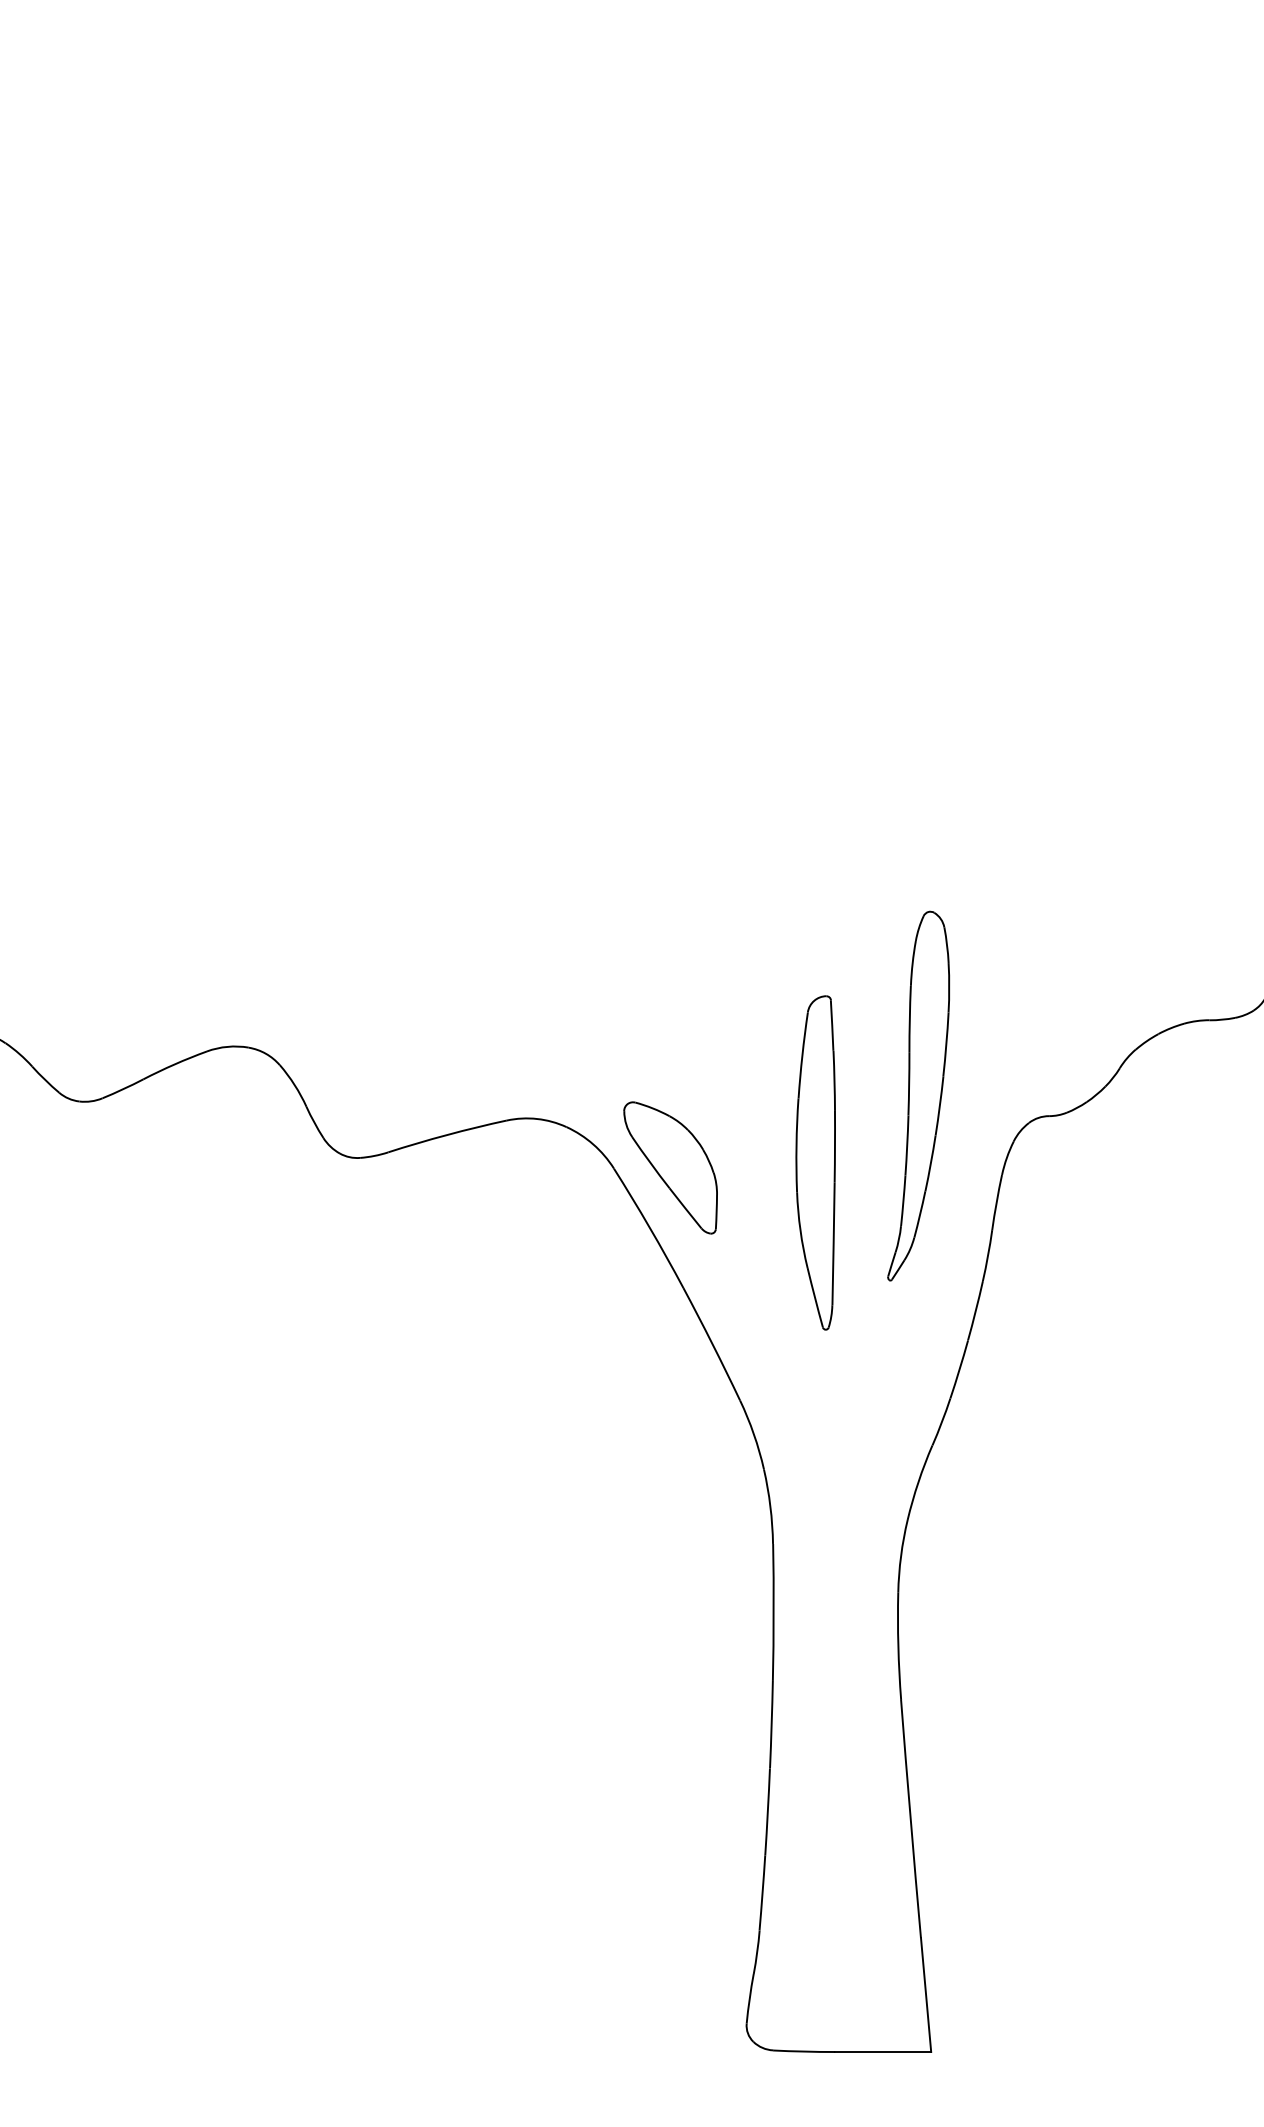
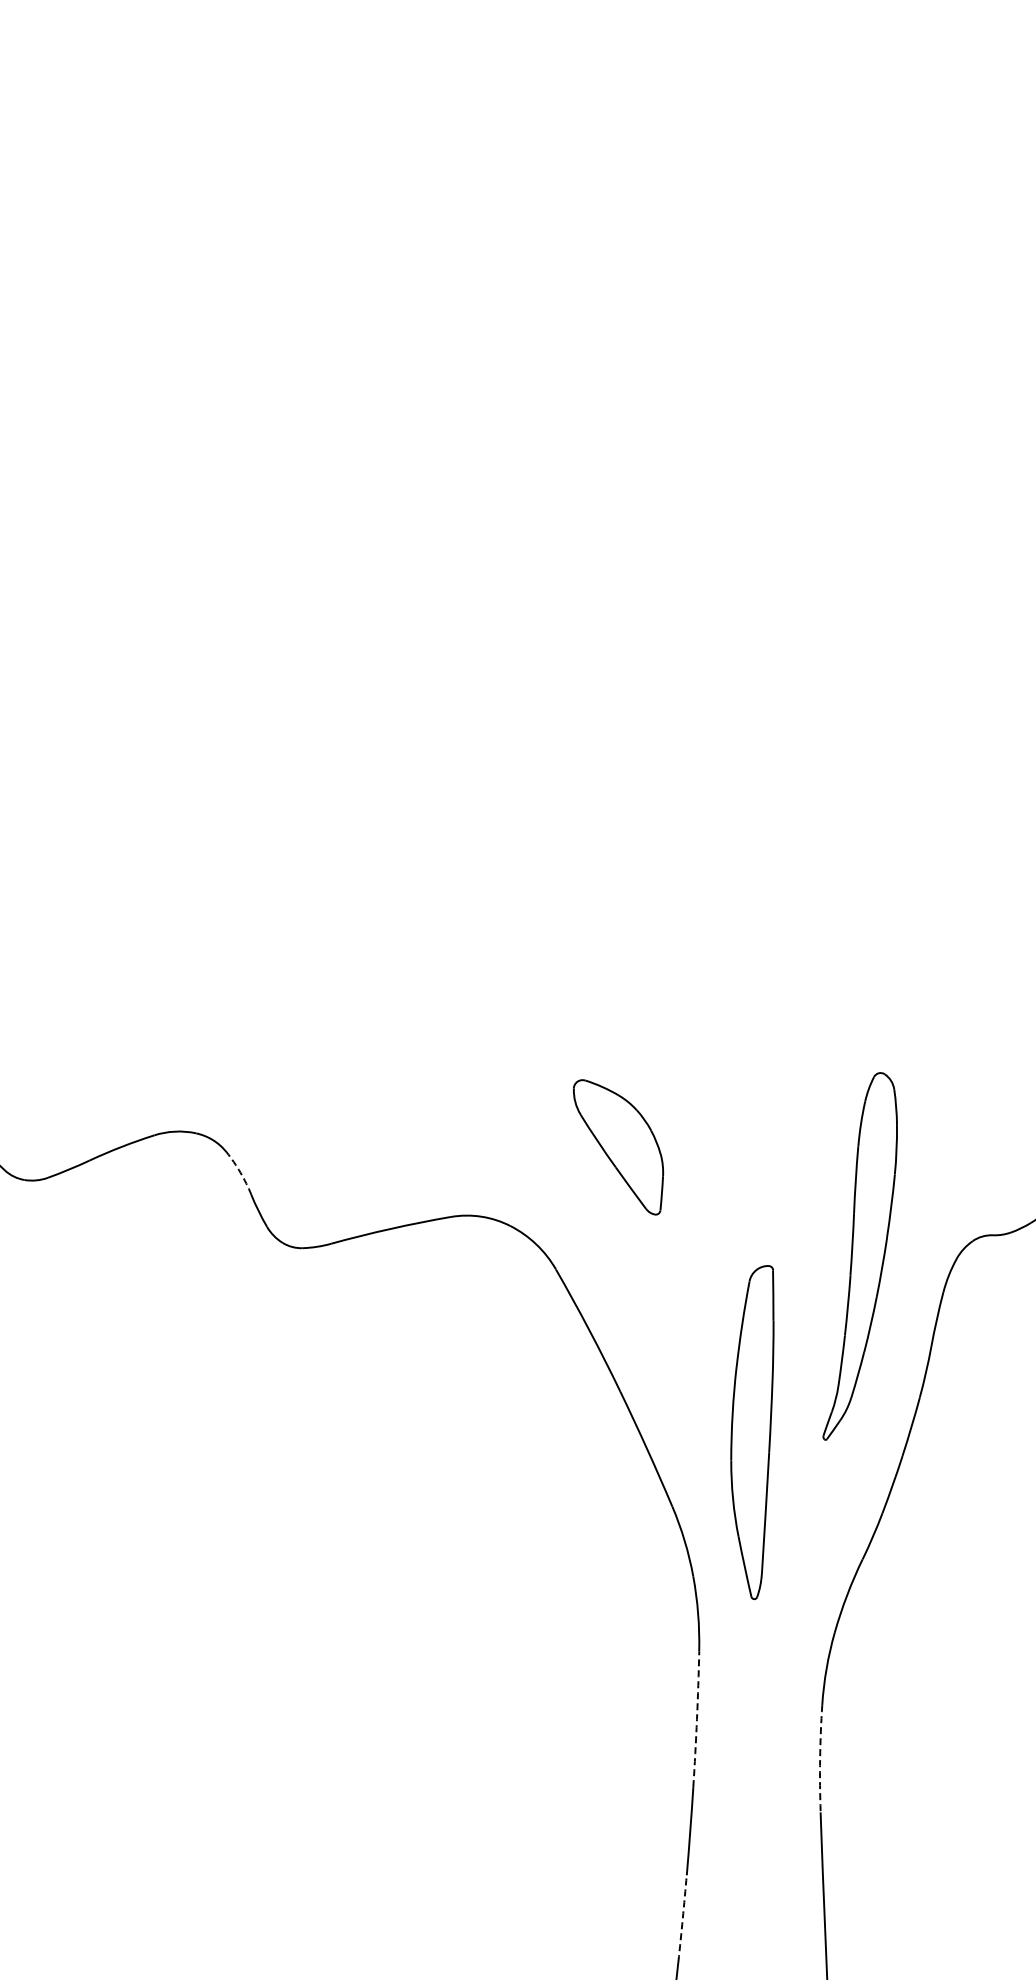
arc: (294, 1085) -> (240, 1173), solid -> dashed
part: (918, 1095) -> (861, 1256), moved
part: (815, 1162) -> (750, 1431), moved
part: (670, 1167) -> (617, 1146), moved
arc: (773, 1612) -> (696, 1719), solid -> dashed
arc: (898, 1646) -> (820, 1758), solid -> dashed
arc: (767, 1812) -> (682, 1919), solid -> dashed

